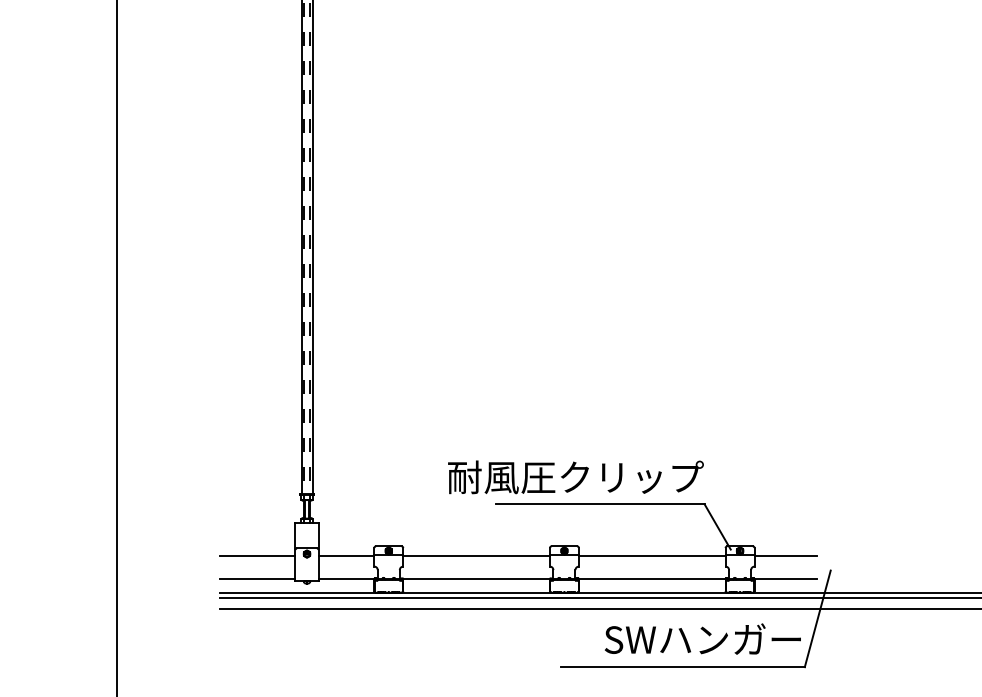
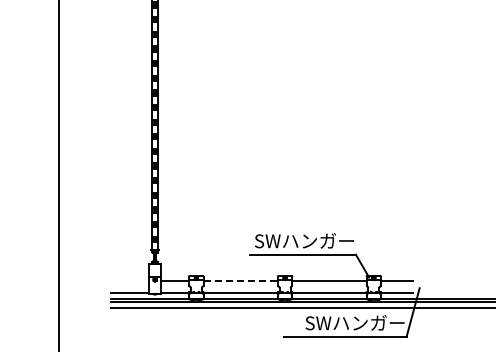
text: (575, 476) -> (290, 240), 耐風圧クリップ -> SWハンガー
line: (258, 555) -> (130, 280), removed
line: (478, 555) -> (241, 280), solid -> dashed

